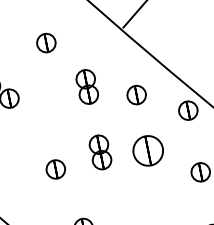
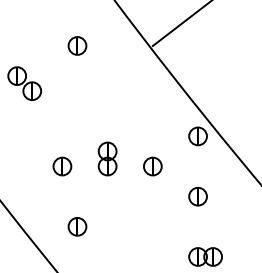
part: (87, 86) -> (107, 94), removed
part: (136, 94) -> (152, 111), removed
part: (147, 150) -> (152, 166), size x0.62

